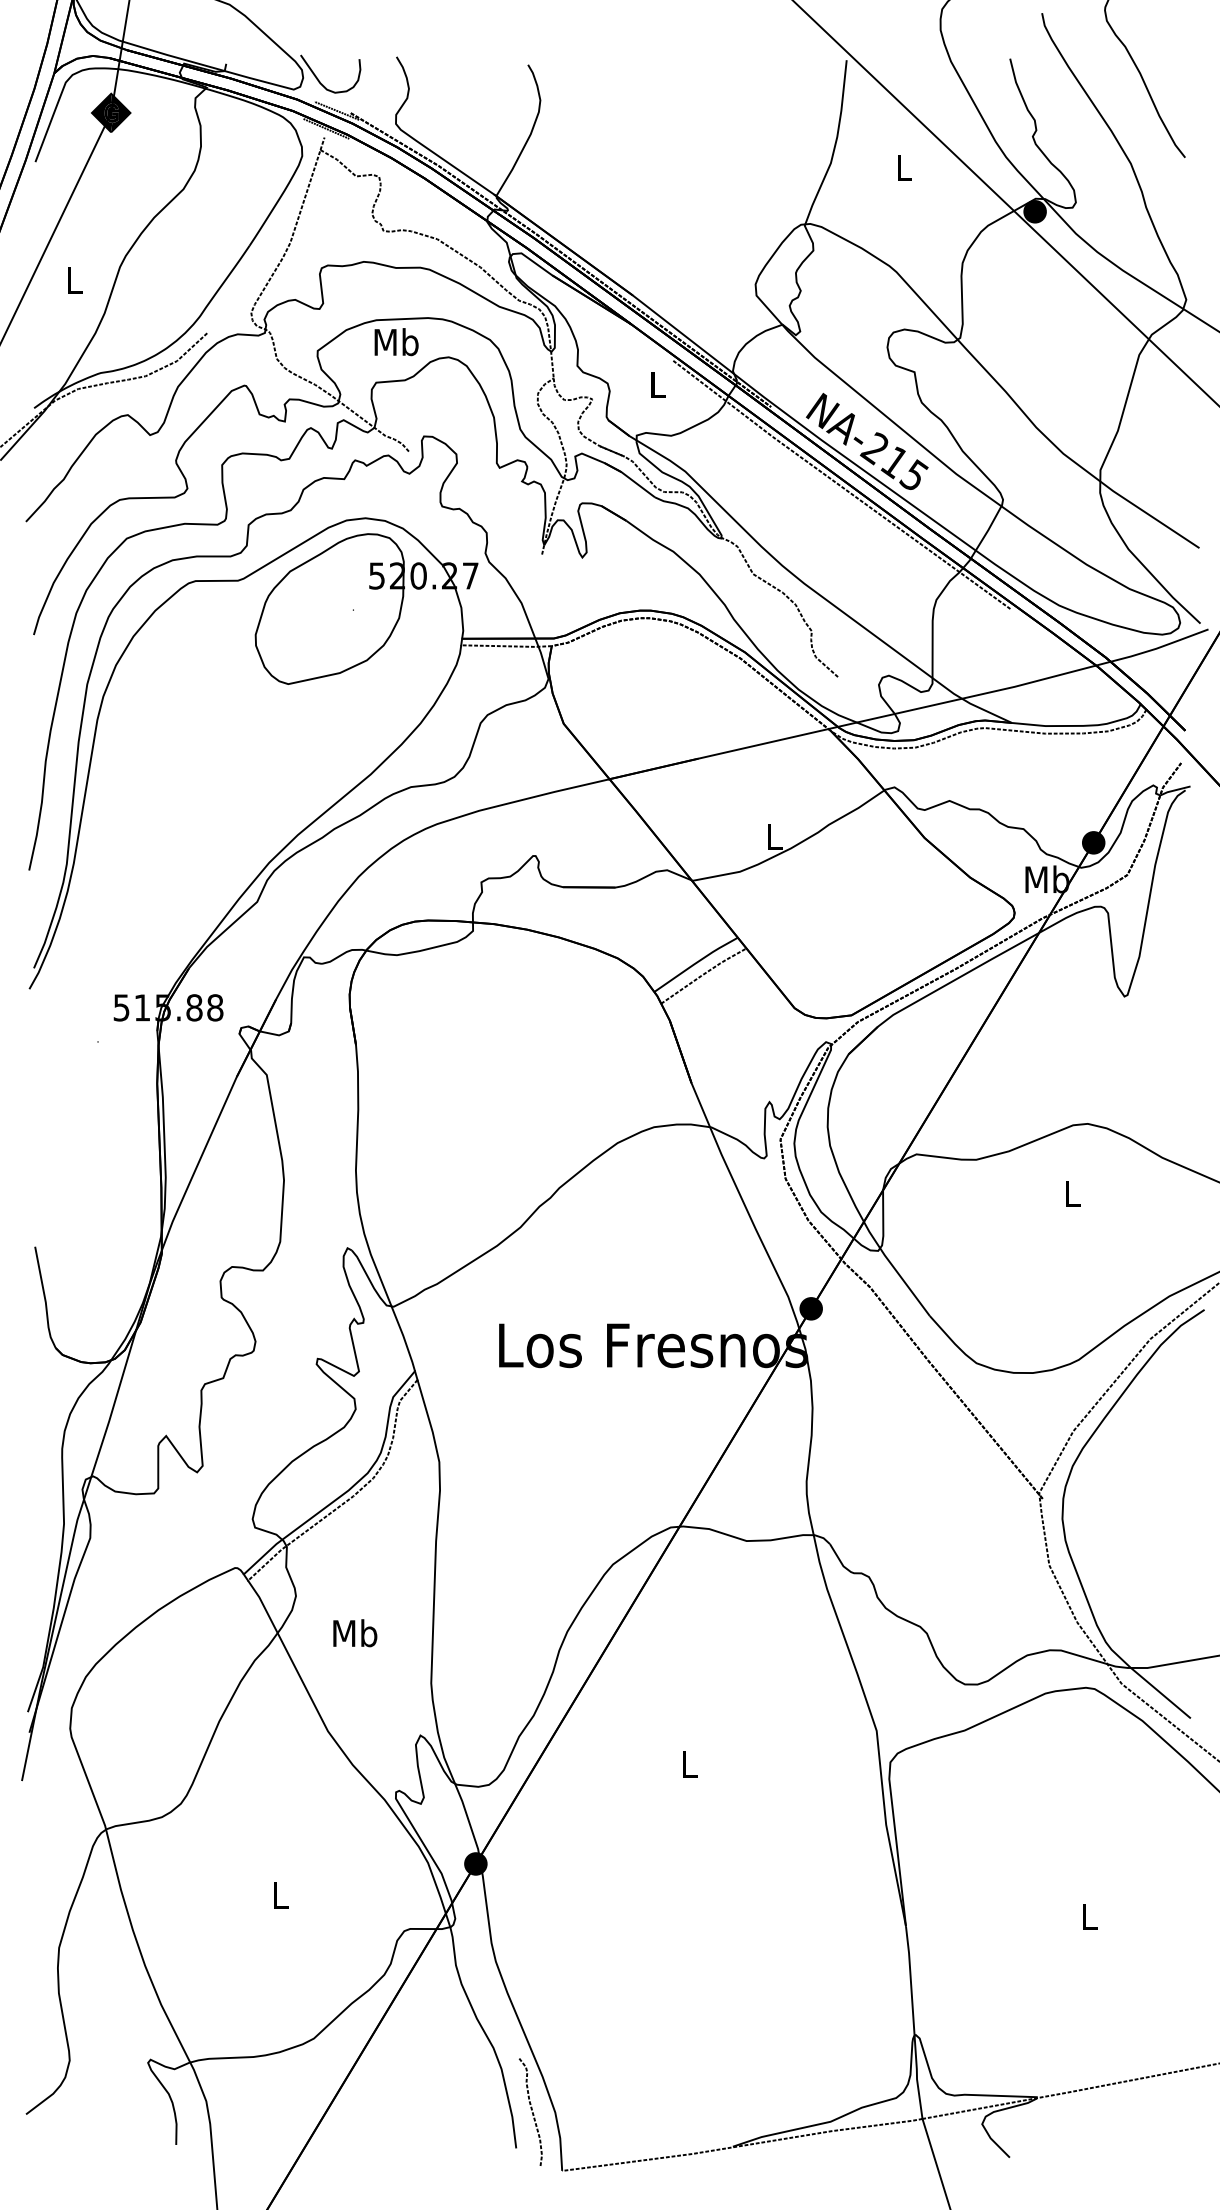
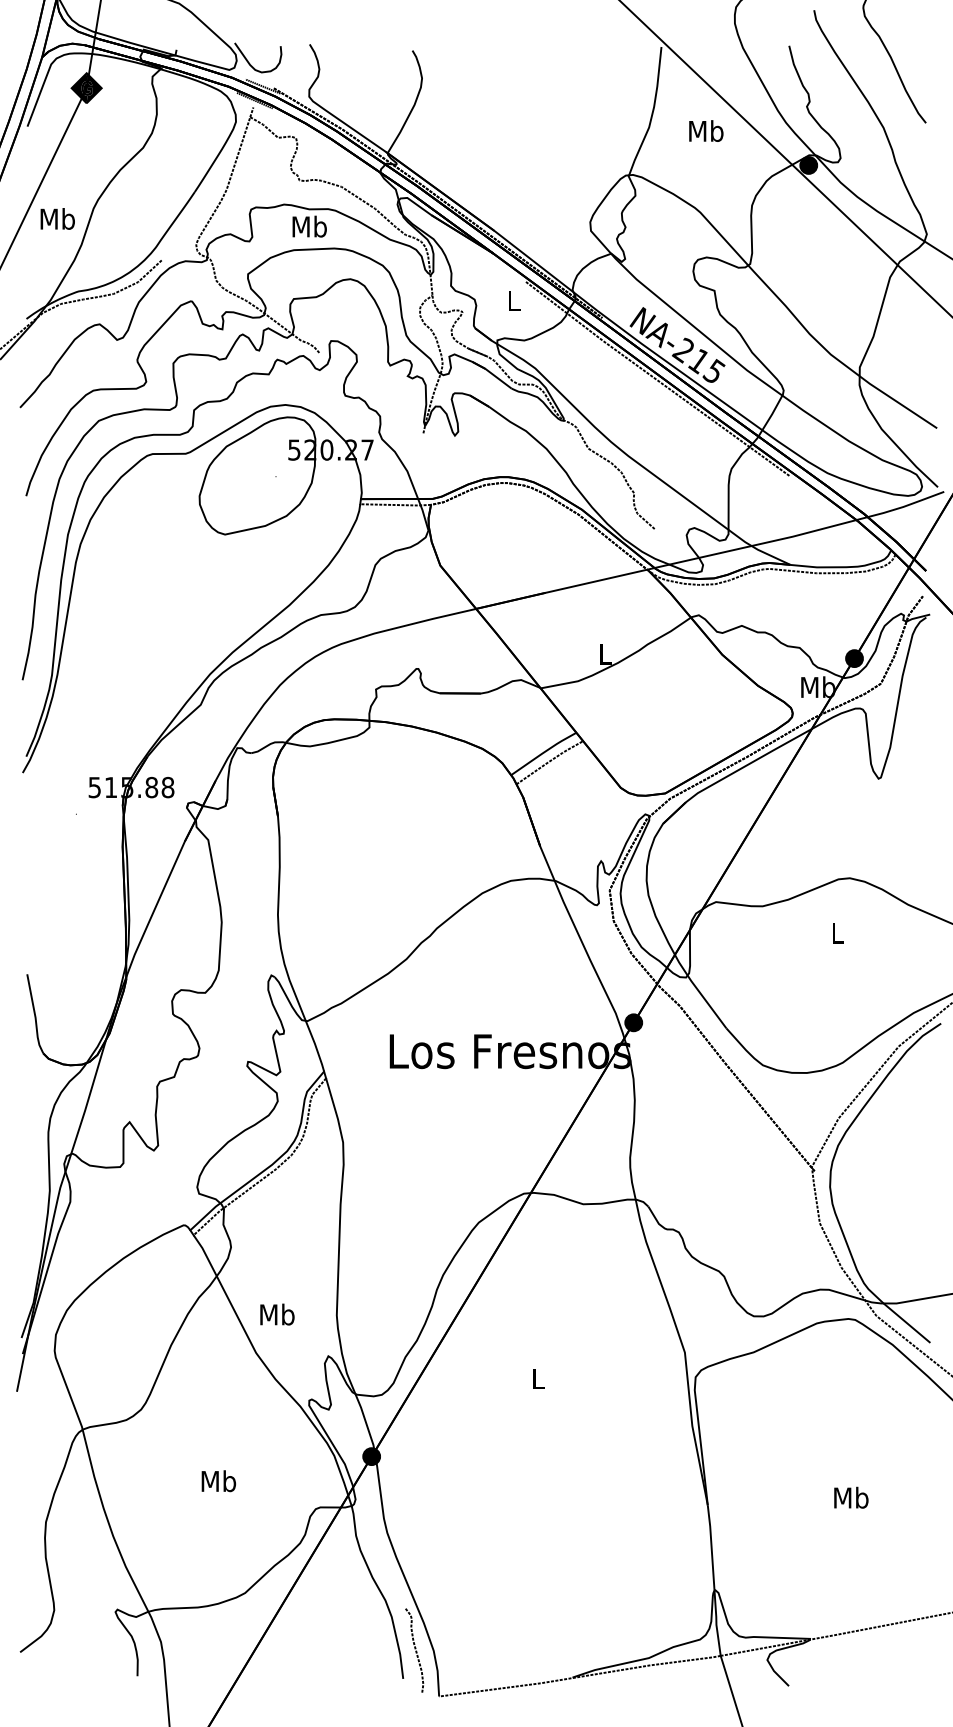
text: (904, 167) -> (706, 130), L -> Mb
text: (74, 280) -> (58, 219), L -> Mb
text: (396, 342) -> (309, 226), moved
text: (355, 1633) -> (277, 1314), moved
text: (280, 1895) -> (218, 1481), L -> Mb
text: (1089, 1916) -> (851, 1497), L -> Mb

